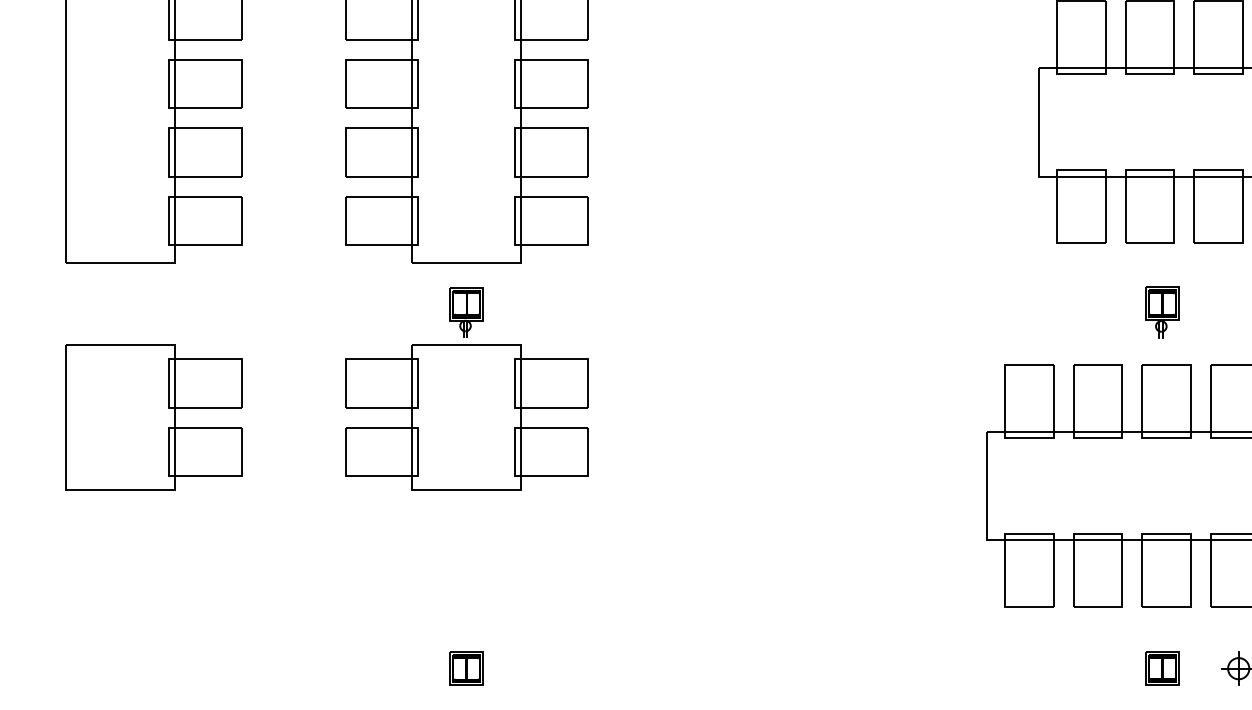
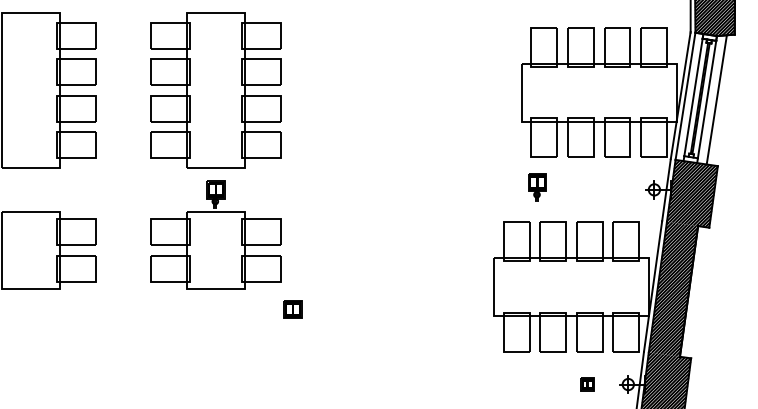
part: (1162, 312) -> (537, 187), moved
part: (465, 668) -> (292, 309), moved
part: (1162, 668) -> (587, 384), size x0.7

